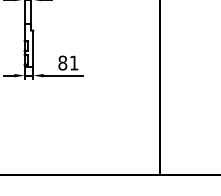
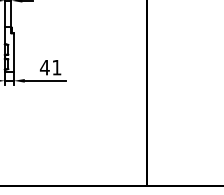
text: (62, 62) -> (44, 67), 81 -> 41

